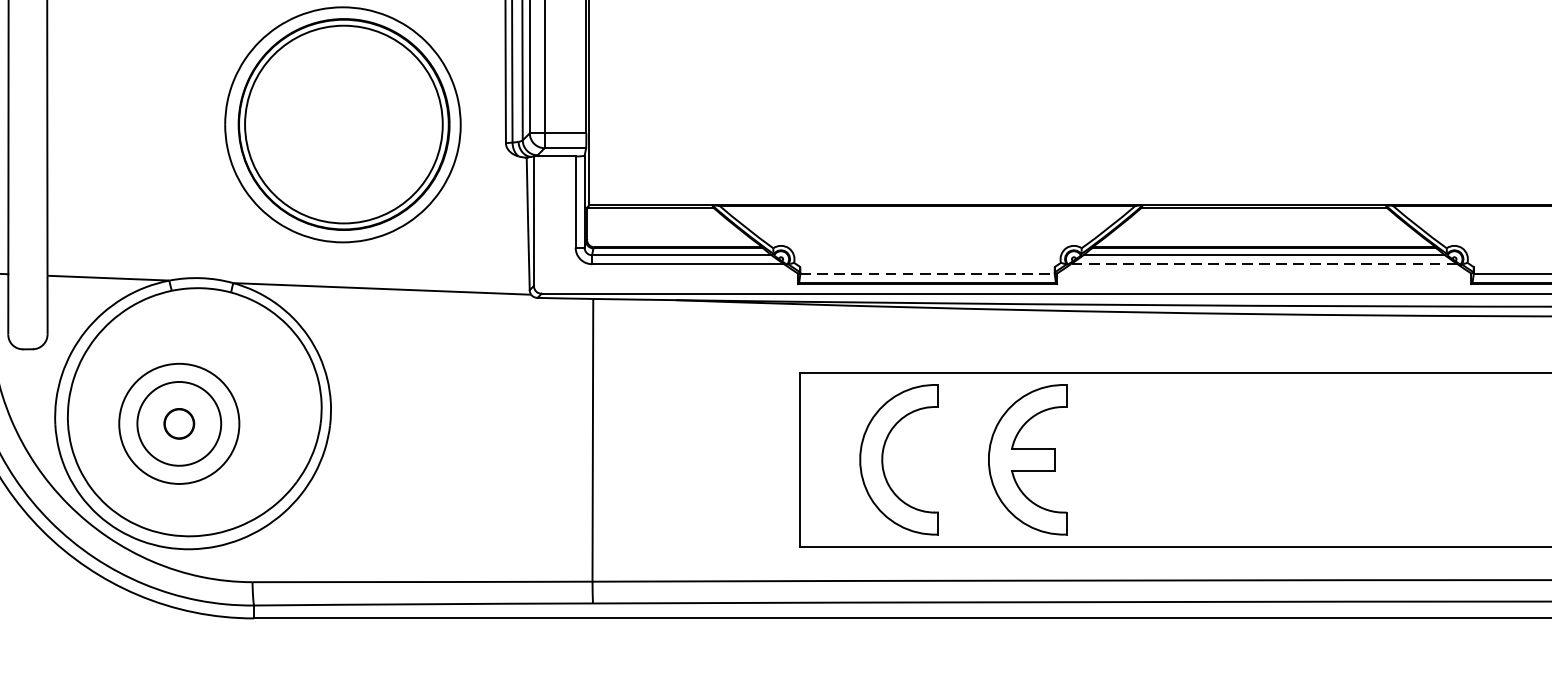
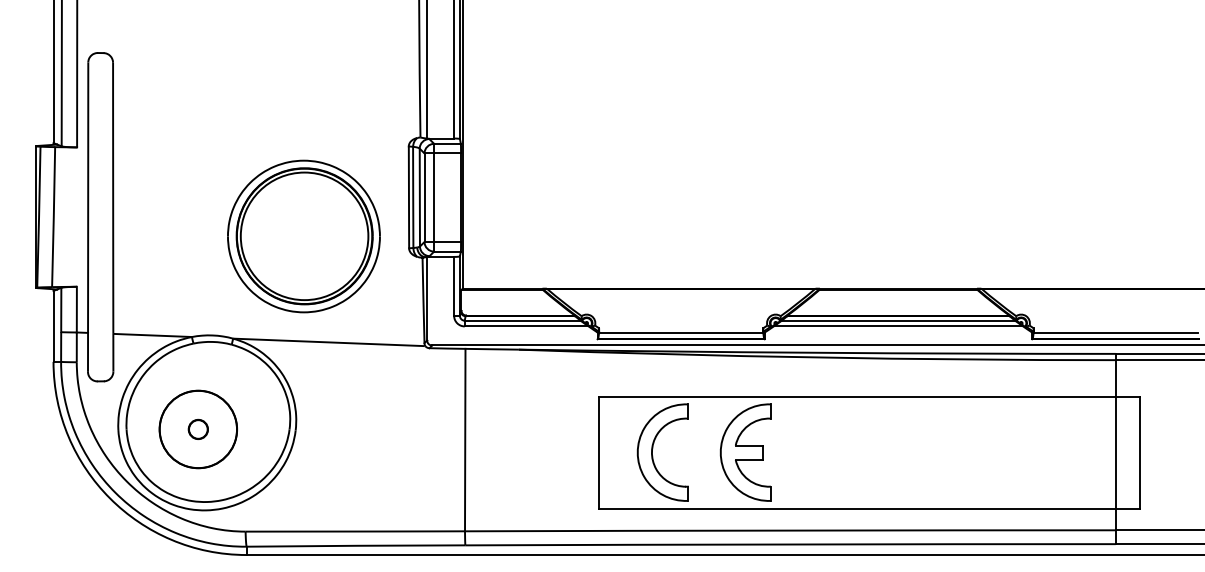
line: (1264, 264) -> (898, 326), dashed -> solid
line: (928, 273) -> (681, 332), dashed -> solid
circle: (179, 423) -> (198, 429), size x1.43

